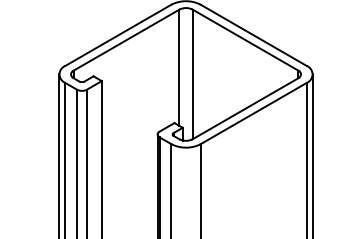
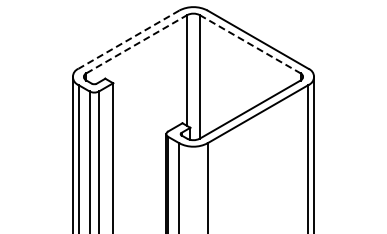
line: (117, 35) -> (128, 39), solid -> dashed
line: (127, 39) -> (137, 43), solid -> dashed
line: (245, 40) -> (250, 44), solid -> dashed

